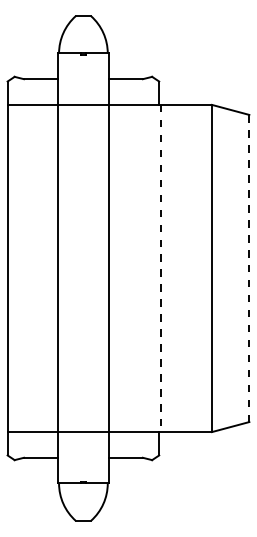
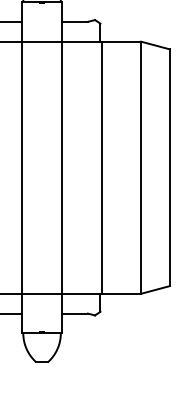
line: (160, 268) -> (101, 167), dashed -> solid
line: (249, 268) -> (170, 167), dashed -> solid

